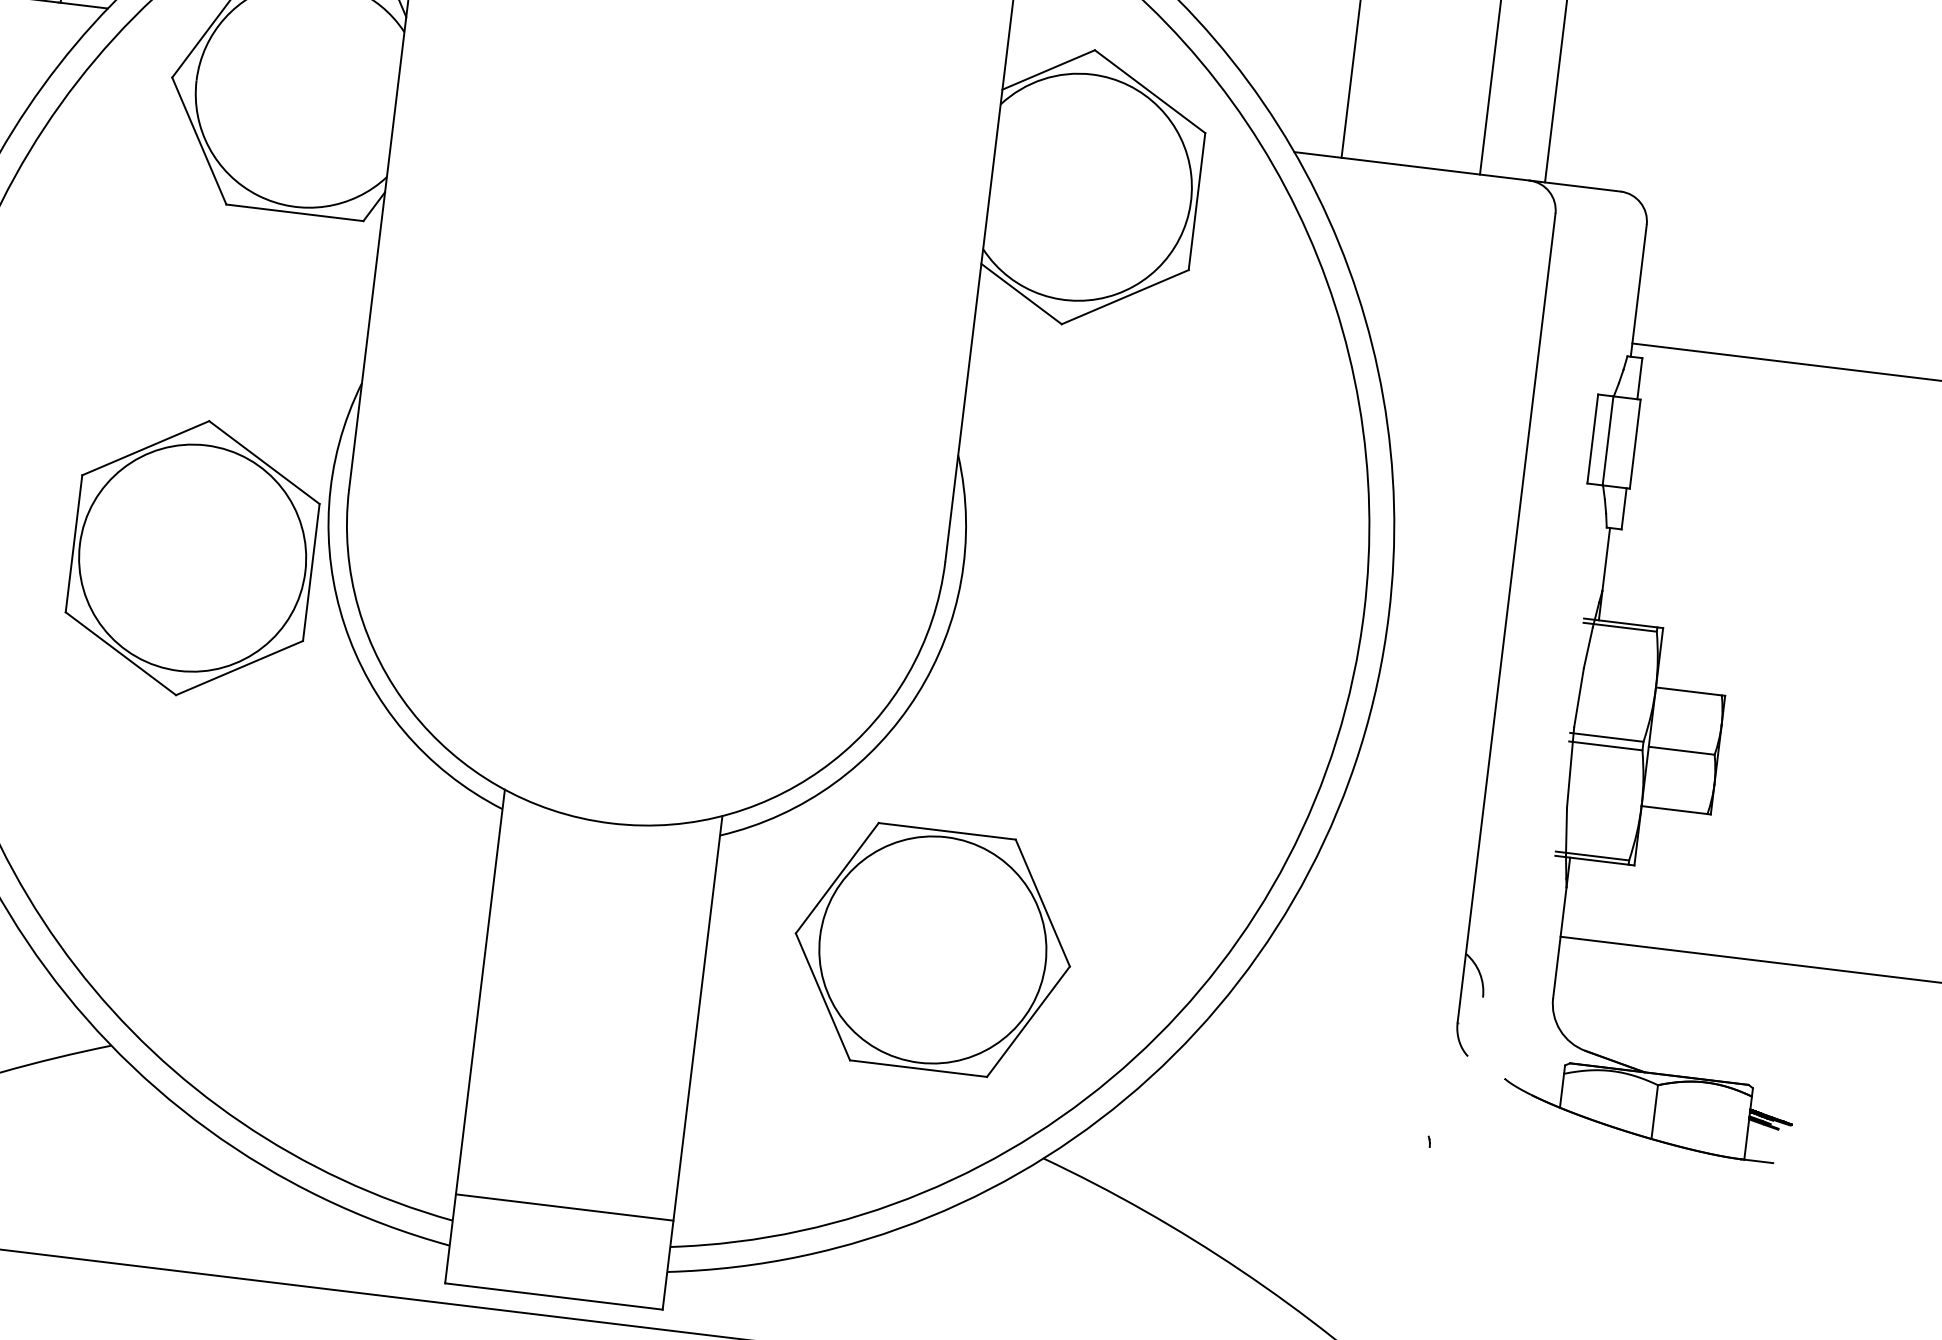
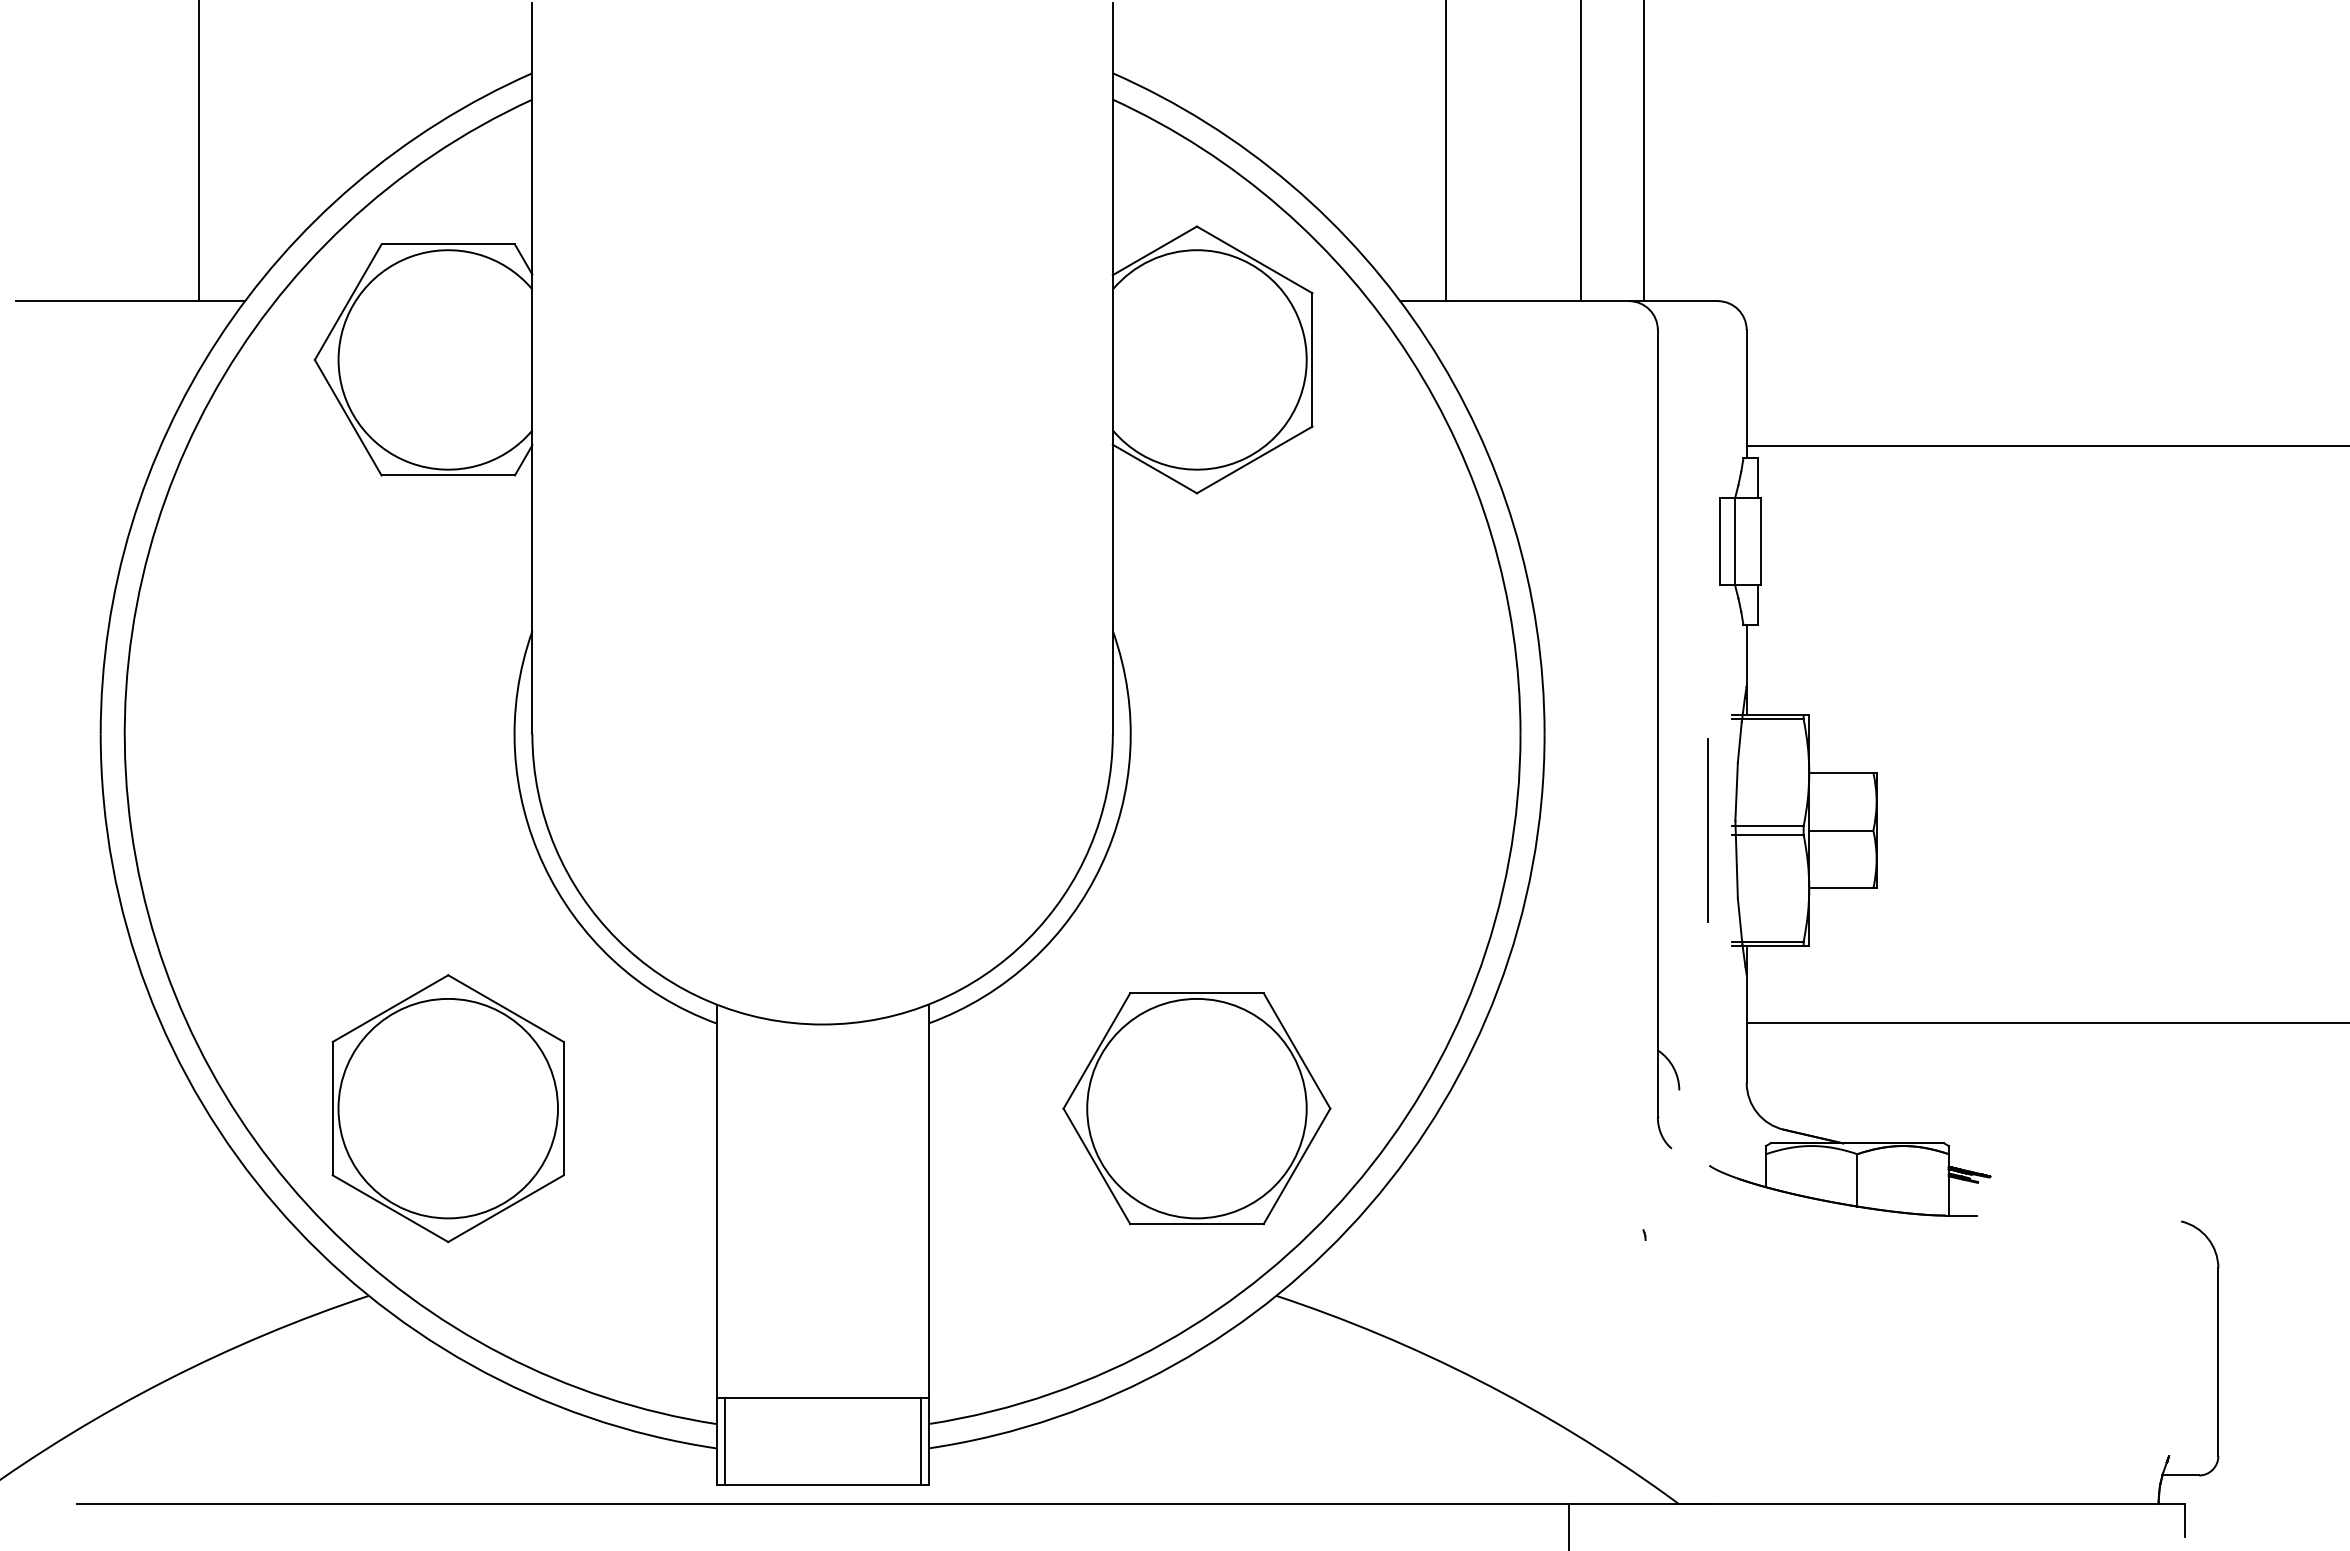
part: (191, 557) -> (447, 1108), moved
line: (1545, 734) -> (1708, 830), added
part: (932, 949) -> (1196, 1108), moved
line: (458, 1239) -> (724, 1441), added
line: (659, 1263) -> (920, 1441), added

